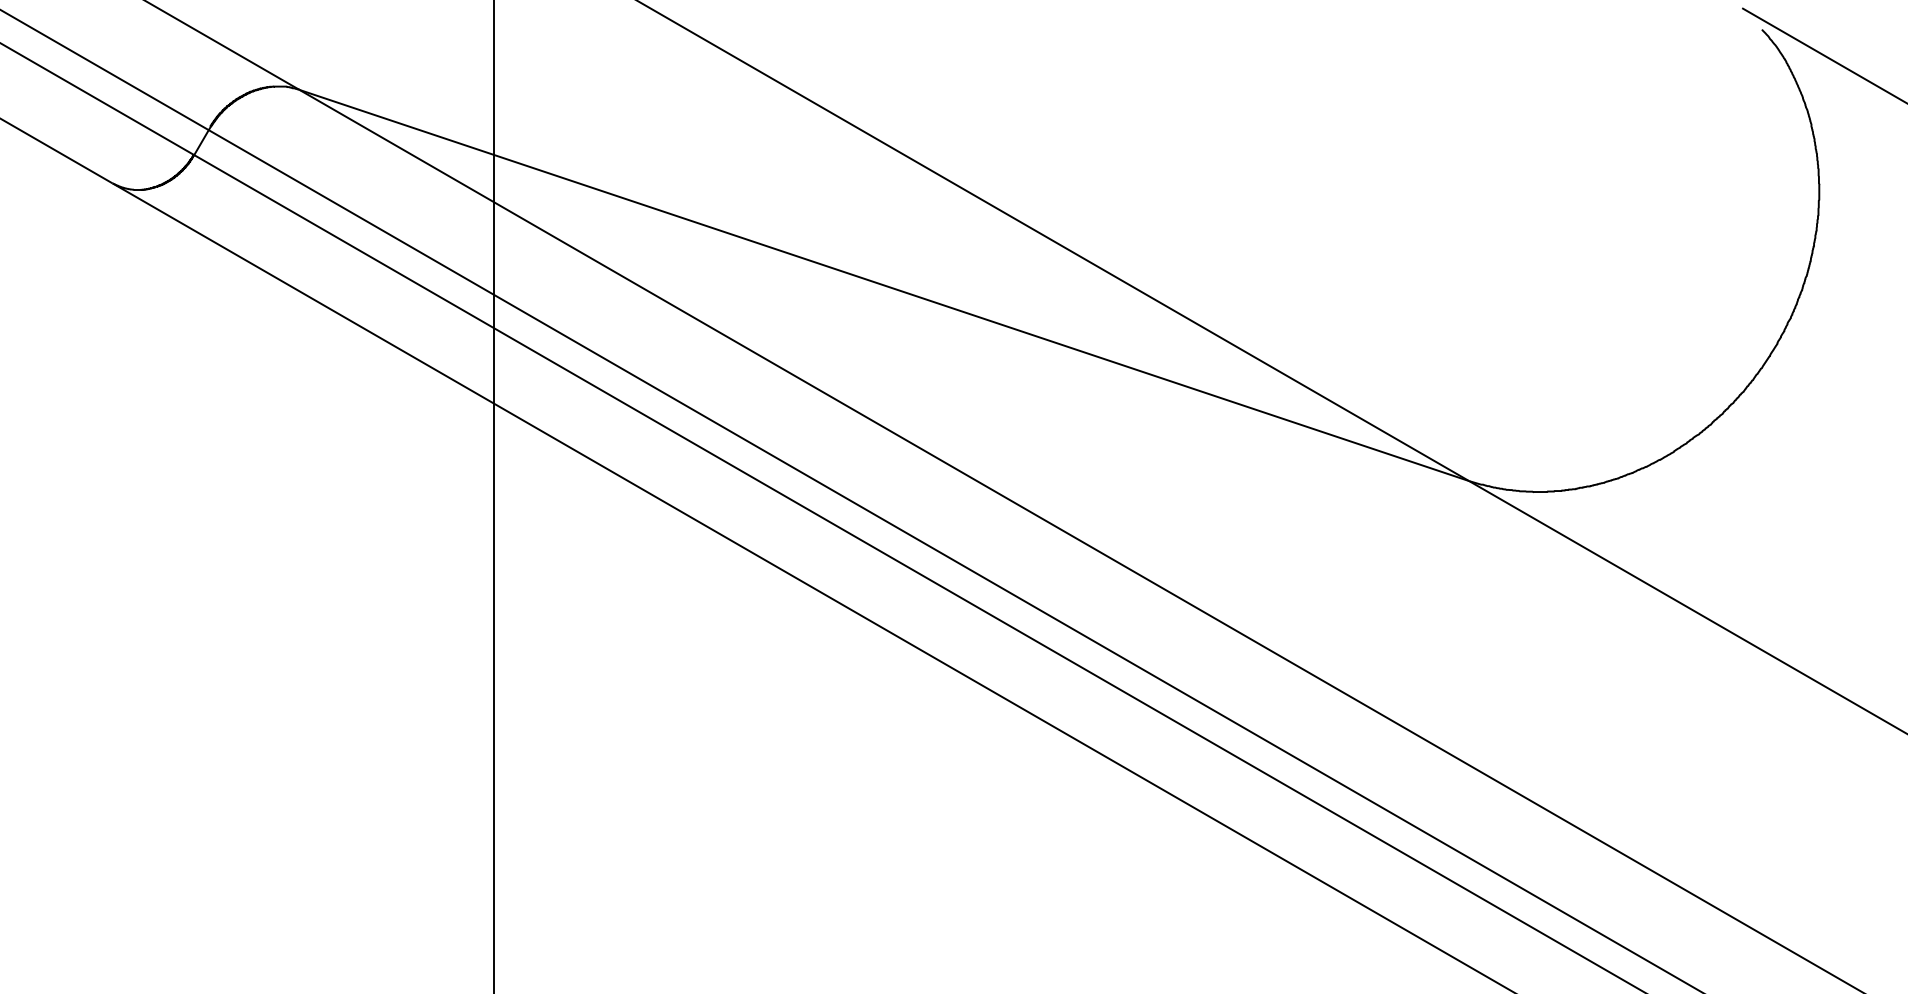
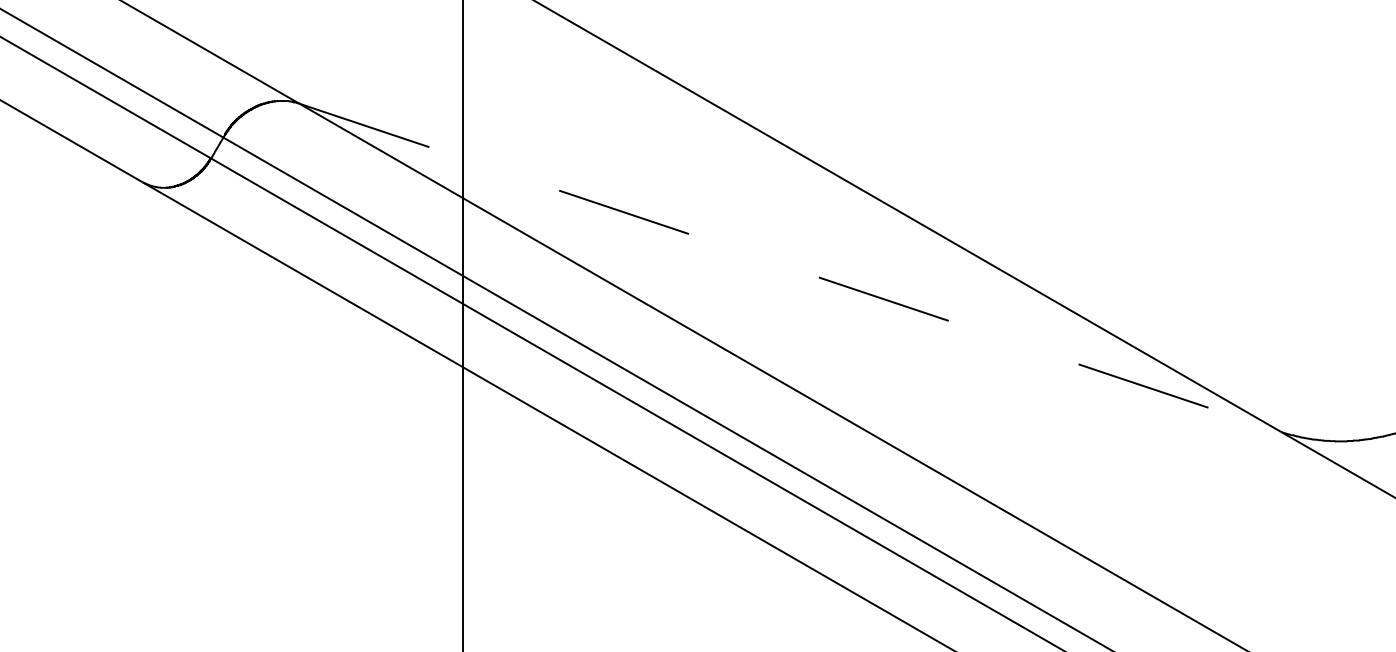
line: (884, 285) -> (790, 268), solid -> dashed

